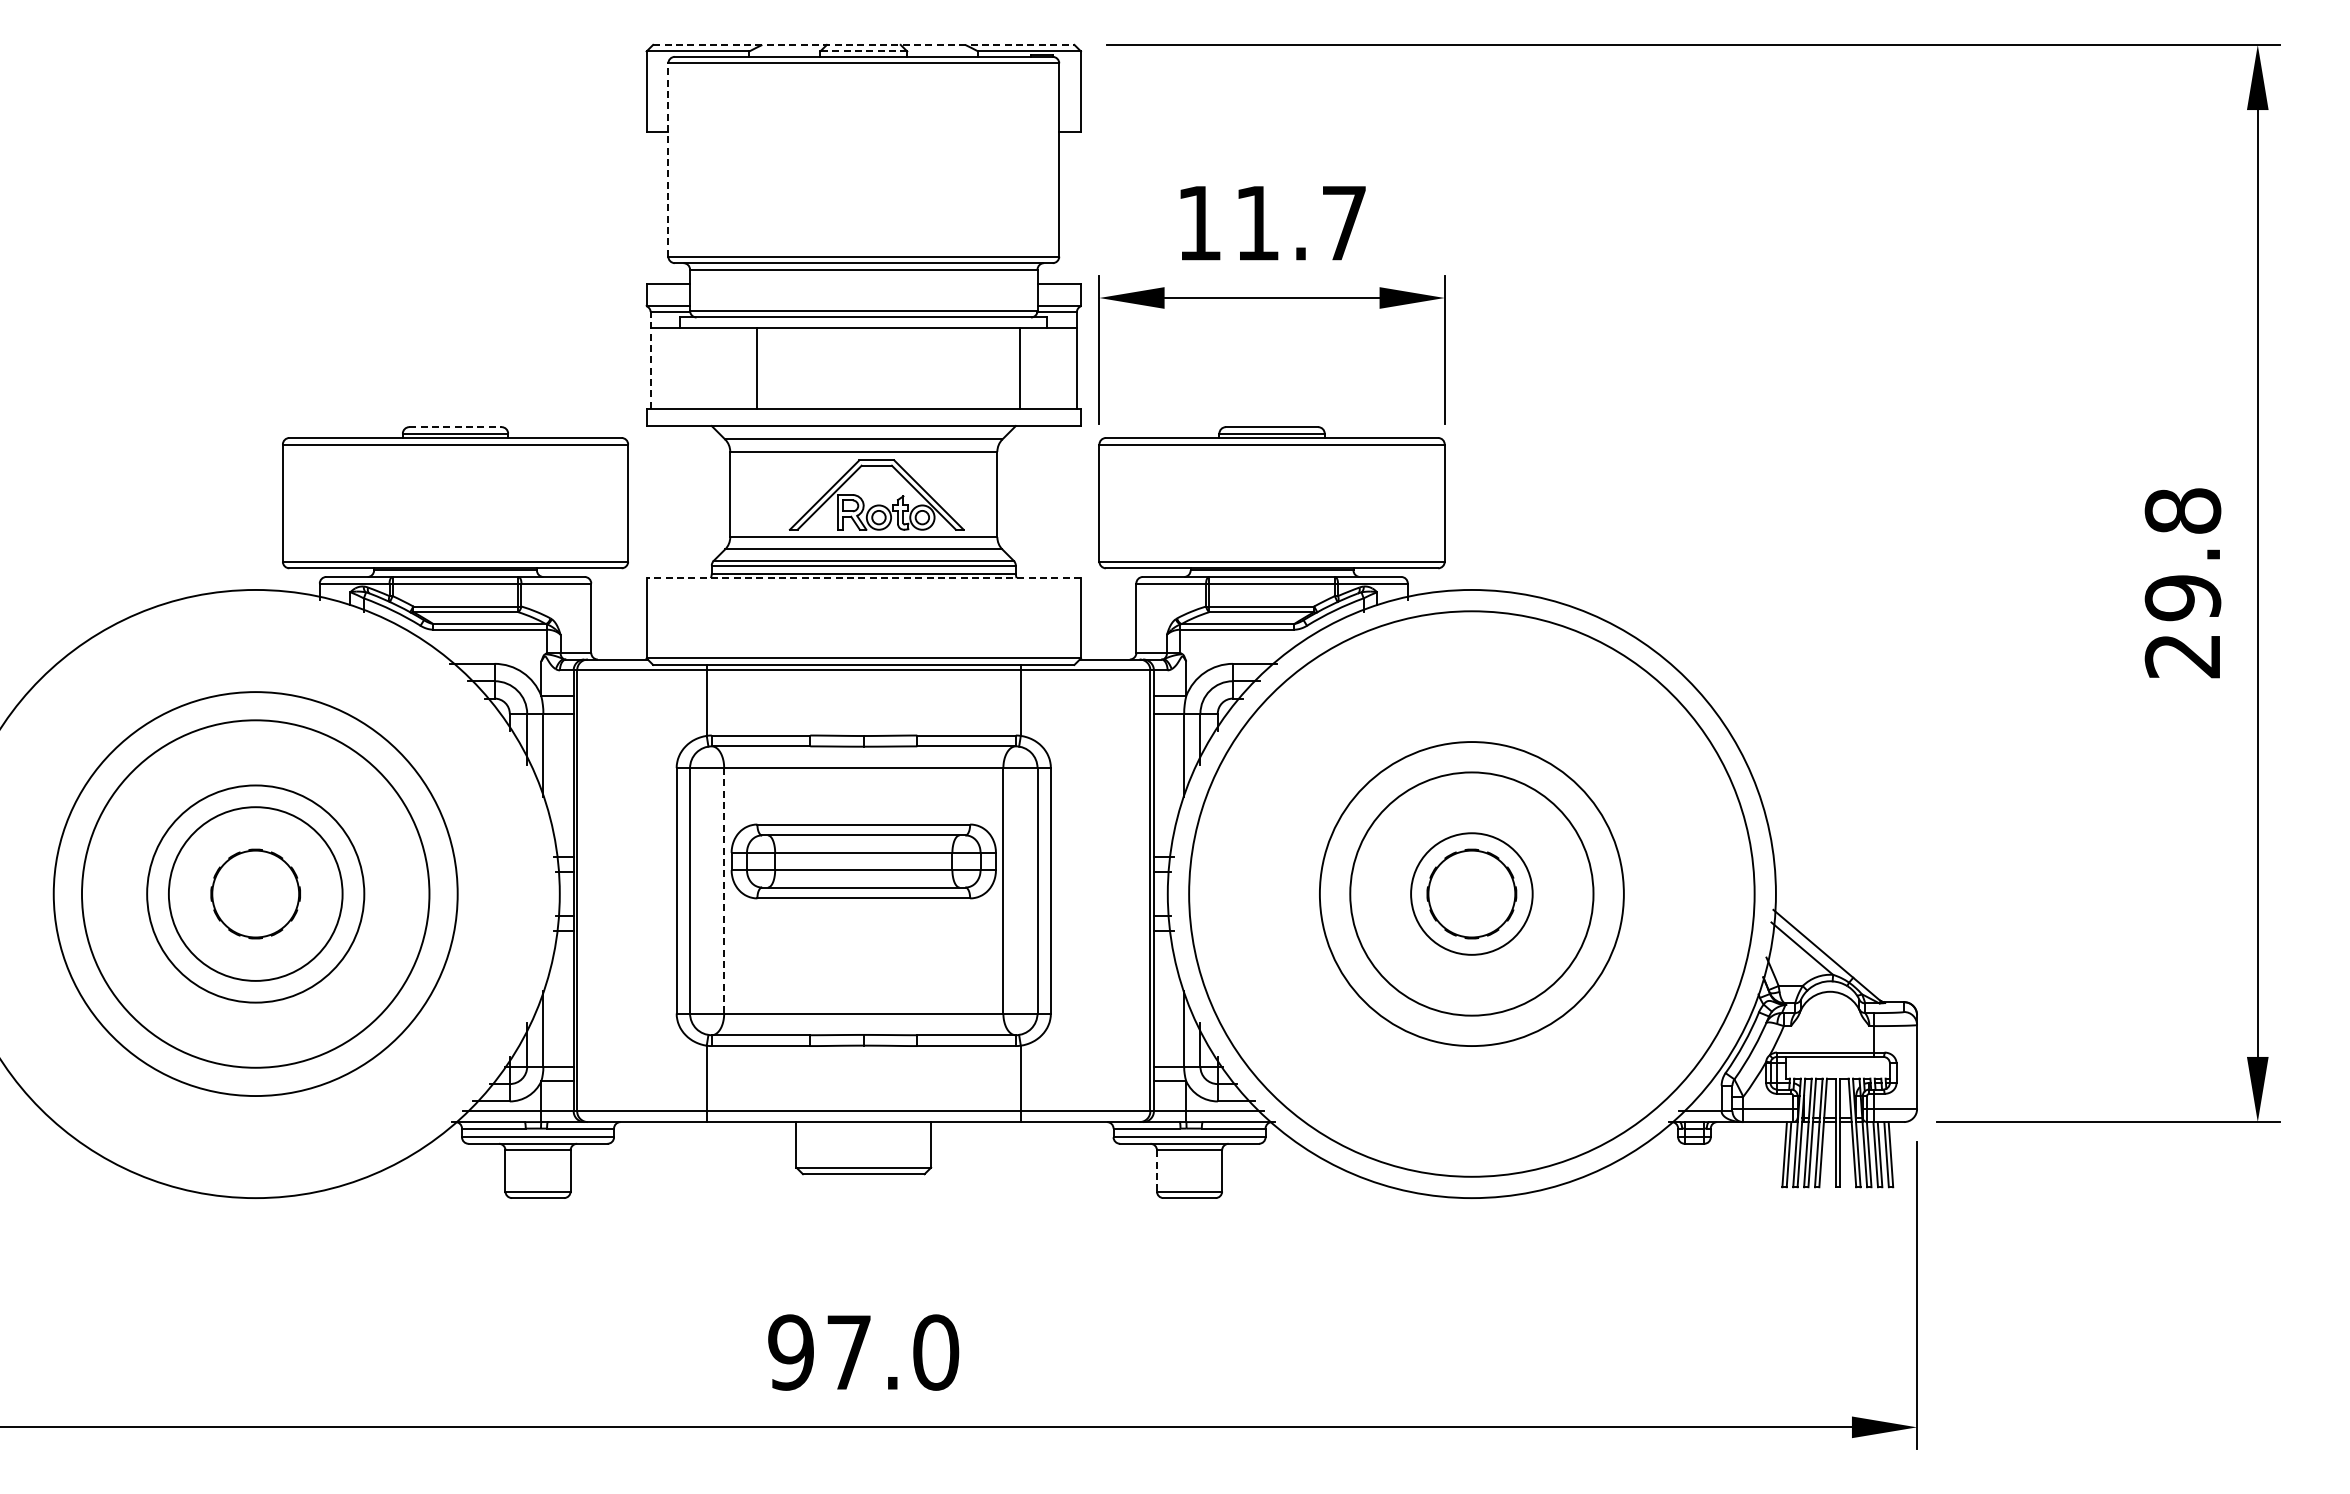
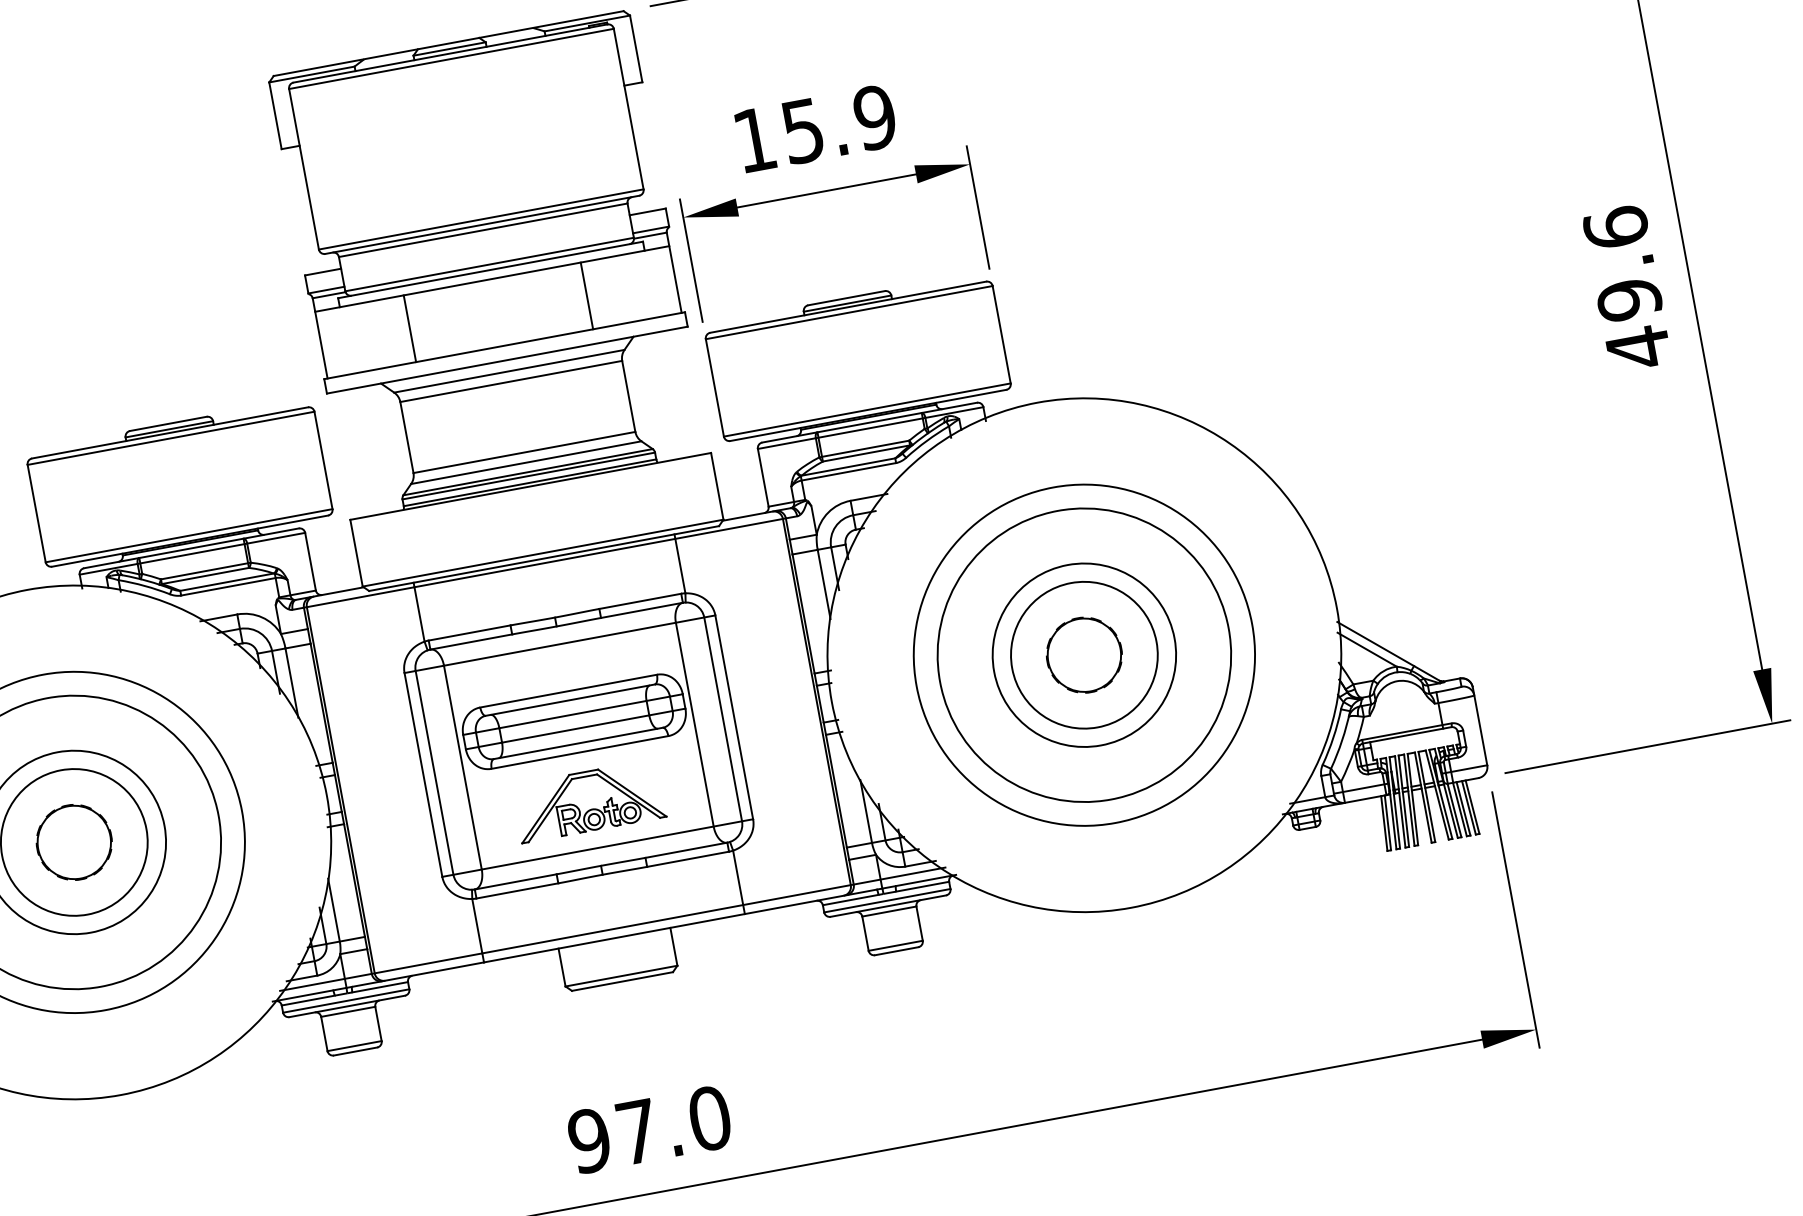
line: (863, 44) -> (448, 43), dashed -> solid
line: (863, 51) -> (449, 49), dashed -> solid
line: (668, 160) -> (304, 169), dashed -> solid
text: (1301, 223) -> (839, 124), 11.7 -> 15.9
line: (650, 359) -> (319, 337), dashed -> solid
line: (1020, 368) -> (587, 295), moved
line: (456, 427) -> (169, 424), dashed -> solid
part: (876, 504) -> (590, 809), moved
line: (863, 578) -> (530, 486), dashed -> solid
text: (2182, 583) -> (1626, 287), 29.8 -> 49.6
line: (724, 890) -> (463, 767), dashed -> solid
circle: (1471, 893) -> (1084, 654), size x0.71
circle: (1471, 893) -> (1084, 654), size x1.43
circle: (1471, 893) -> (1084, 654), size x1.43
circle: (1471, 894) -> (1084, 655), size x0.71
line: (1156, 1170) -> (865, 933), dashed -> solid

